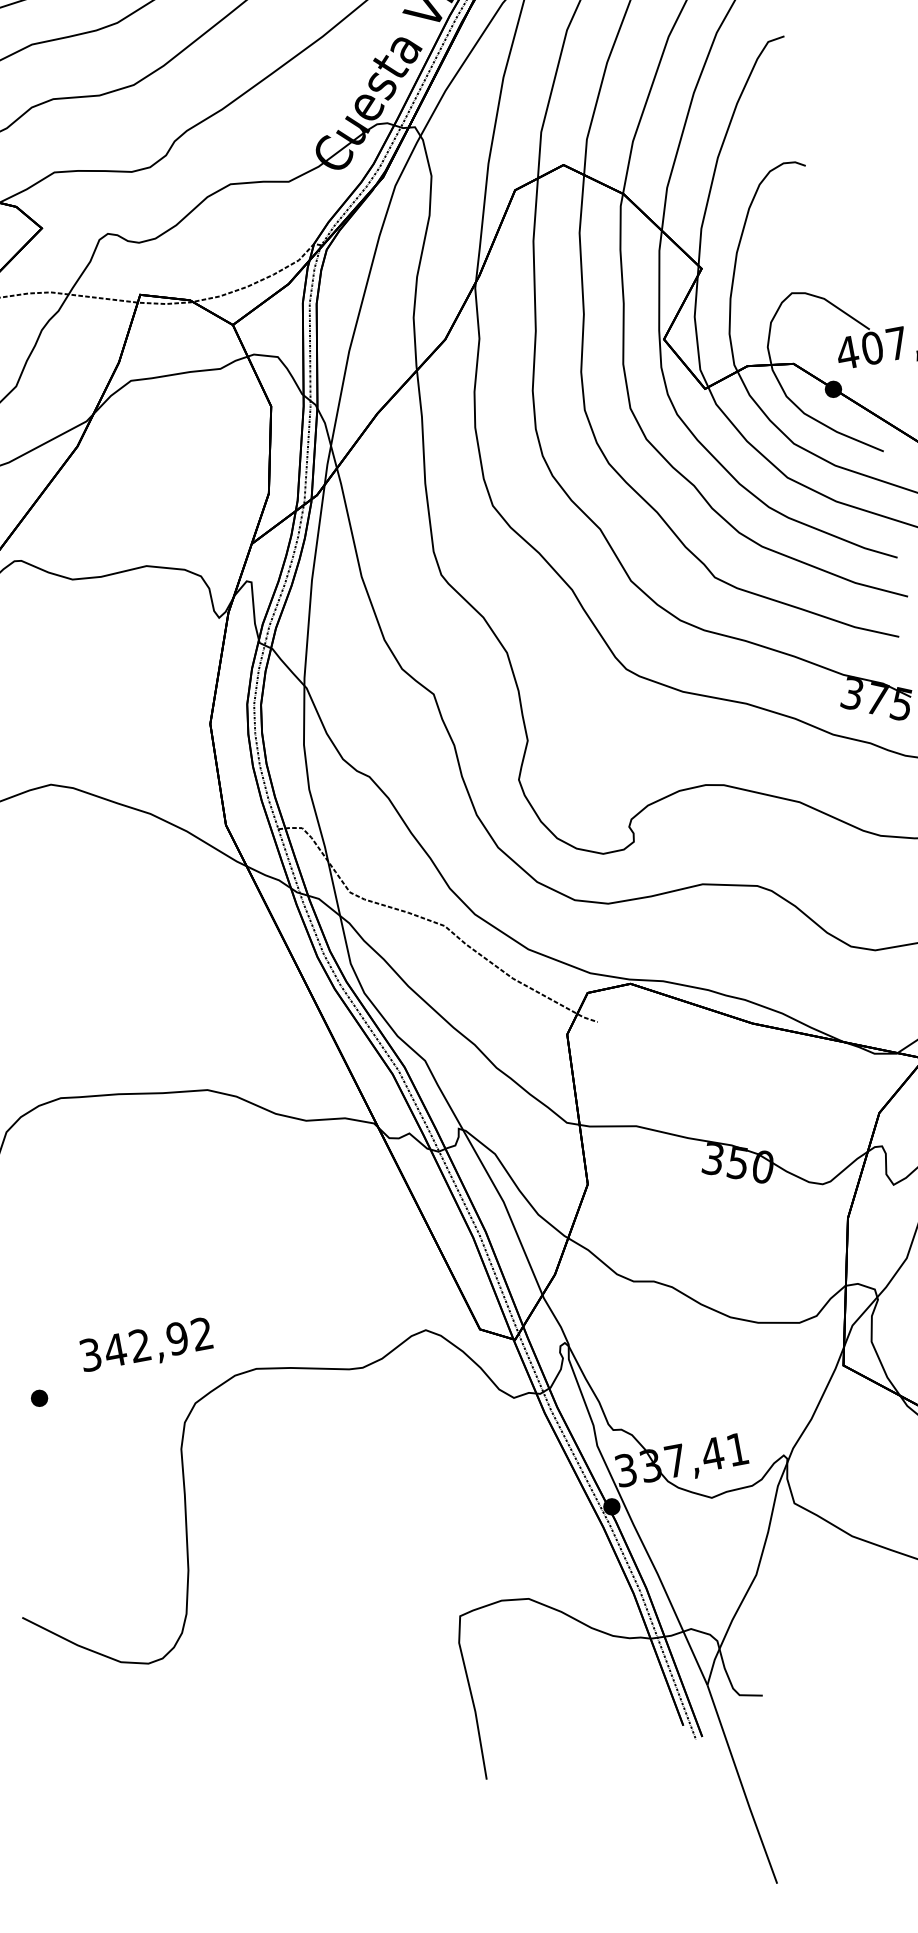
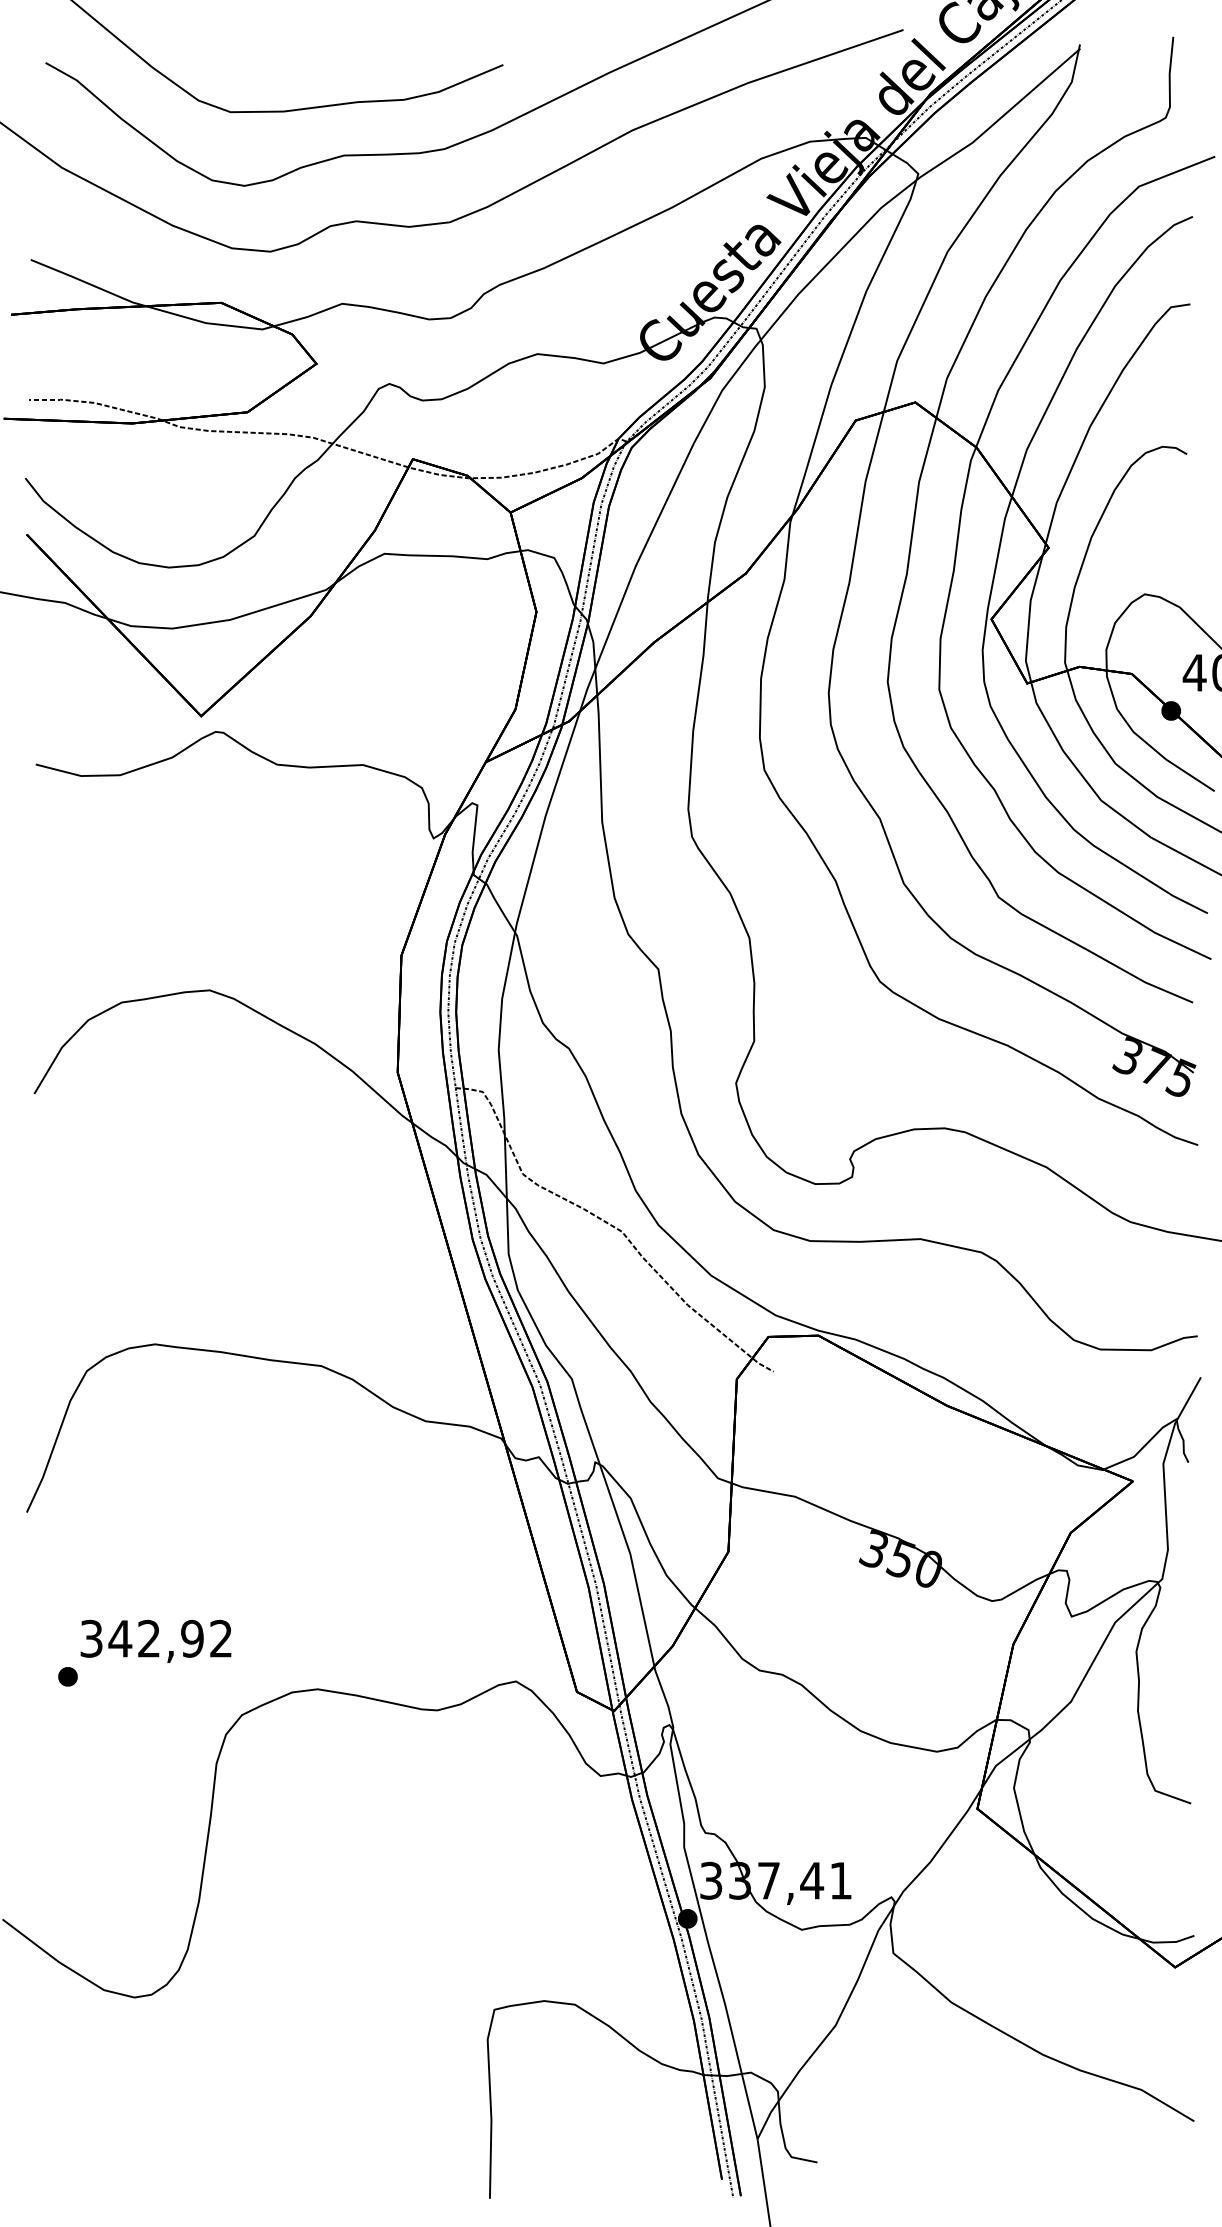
text: (145, 1346) -> (155, 1640), moved

